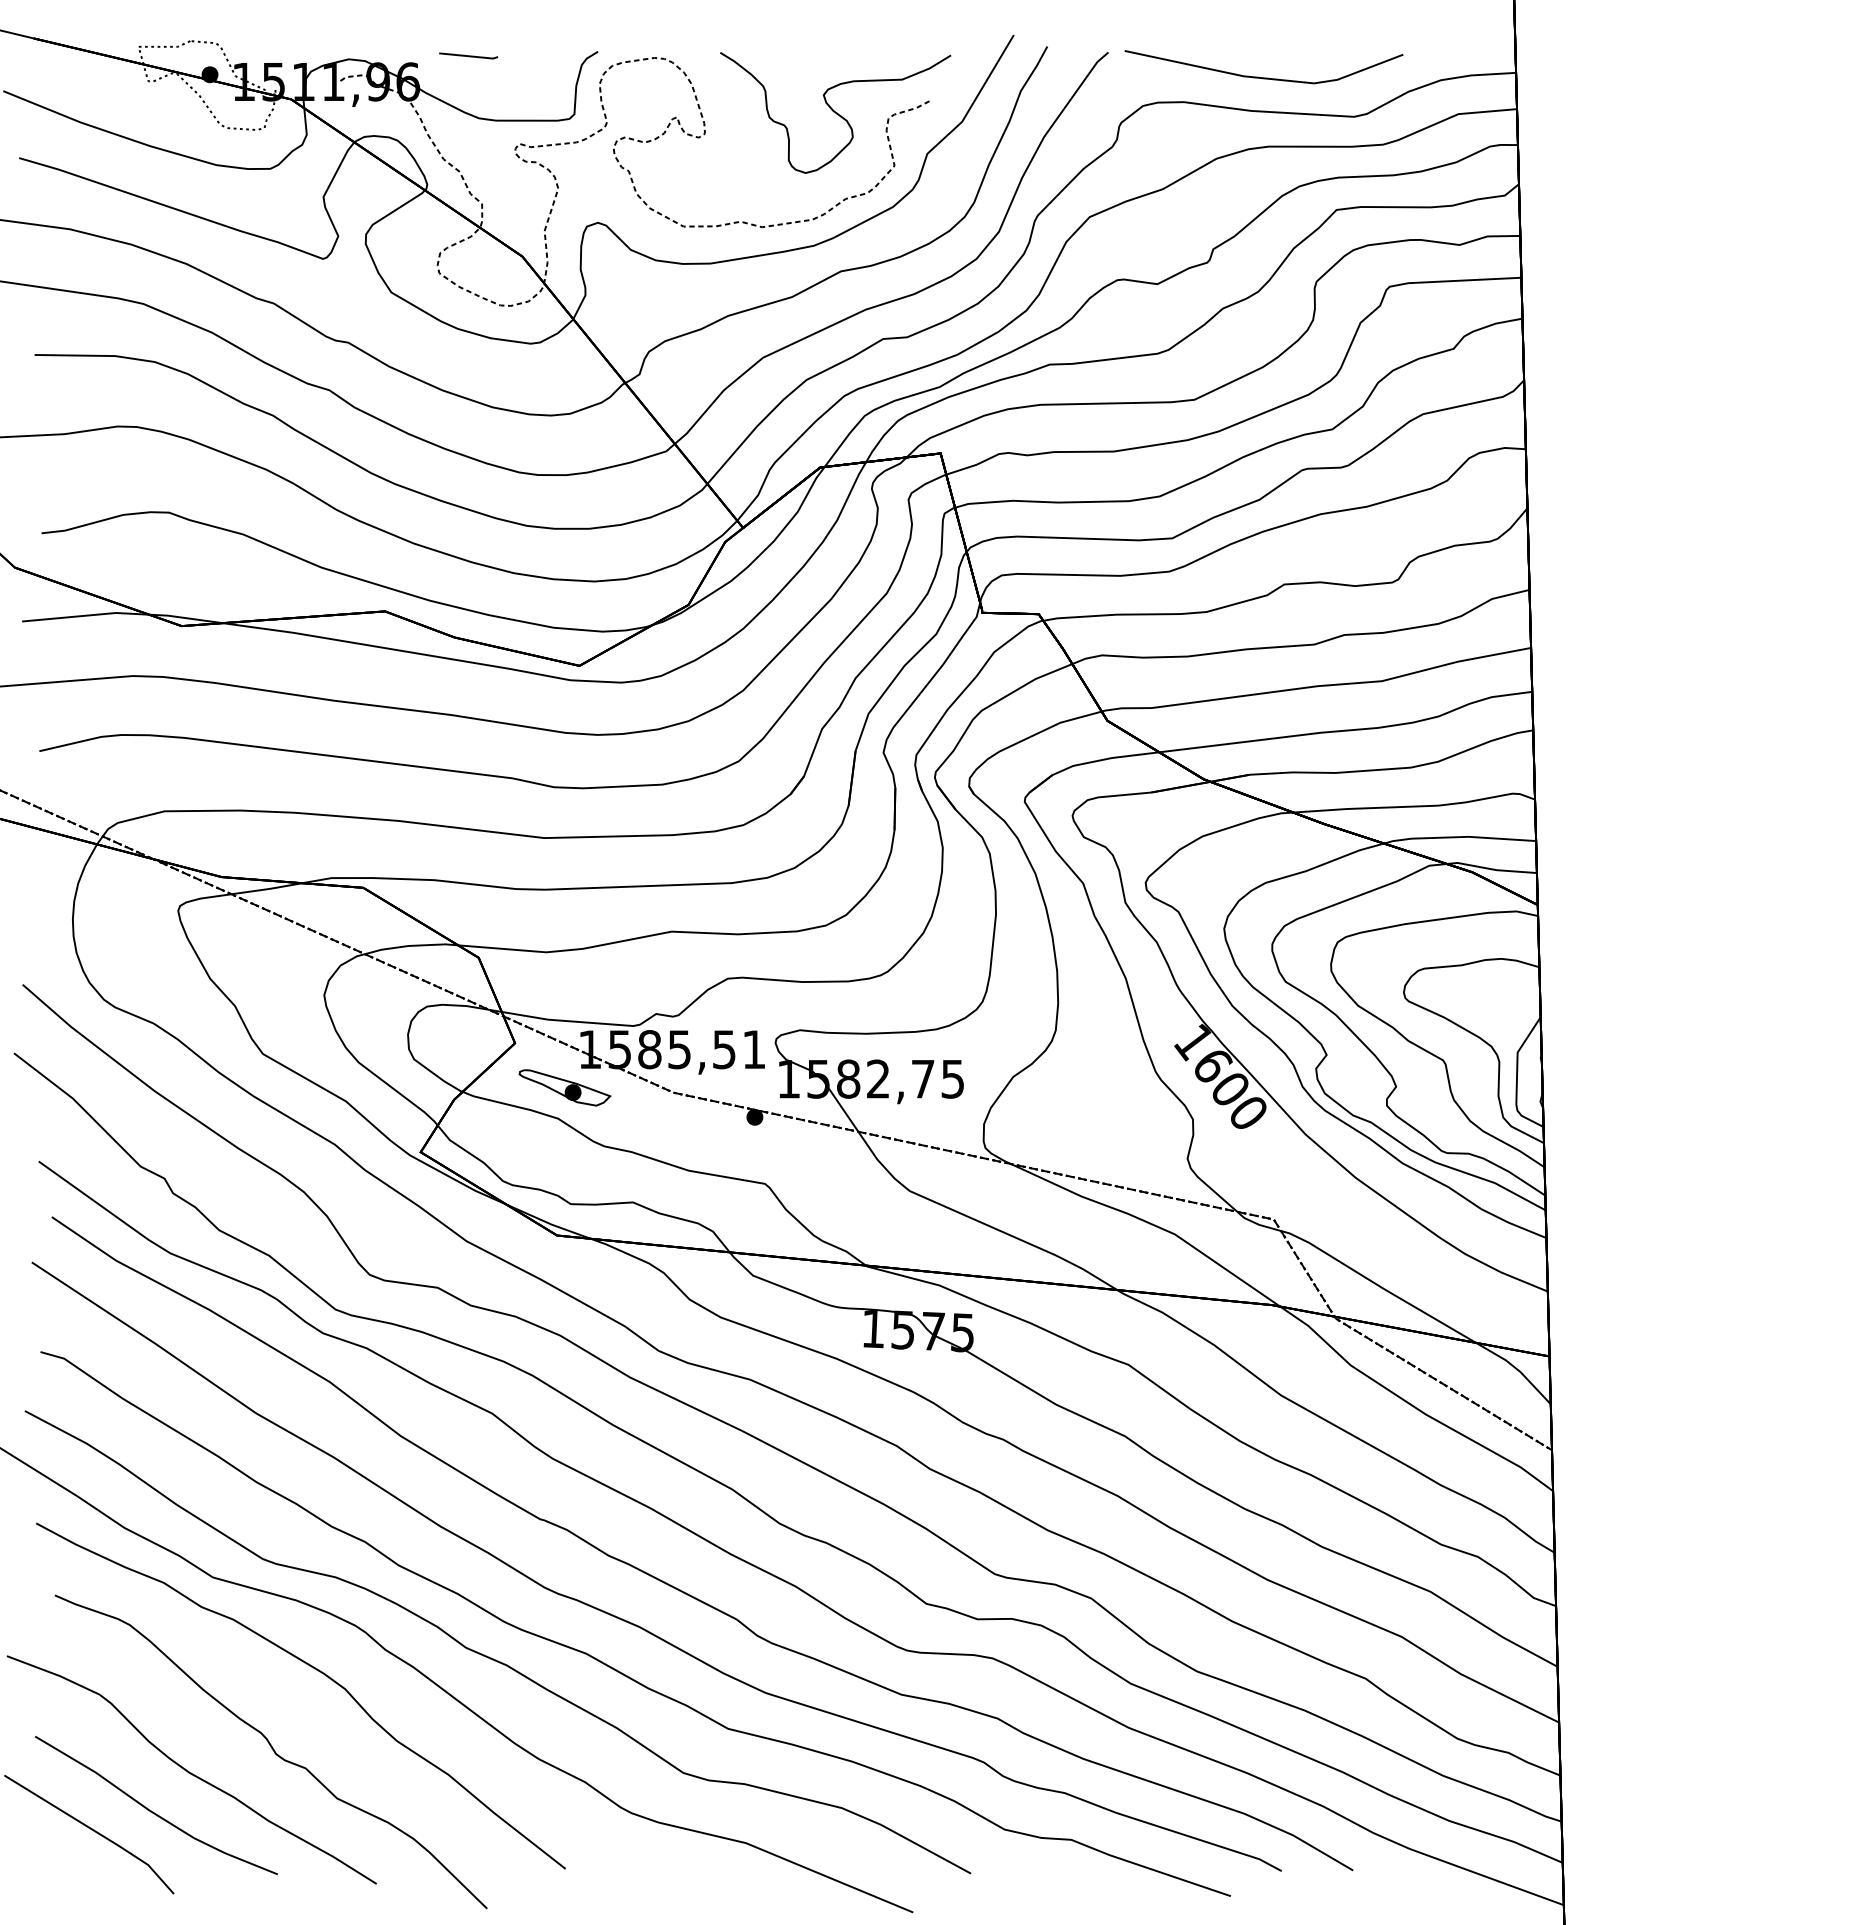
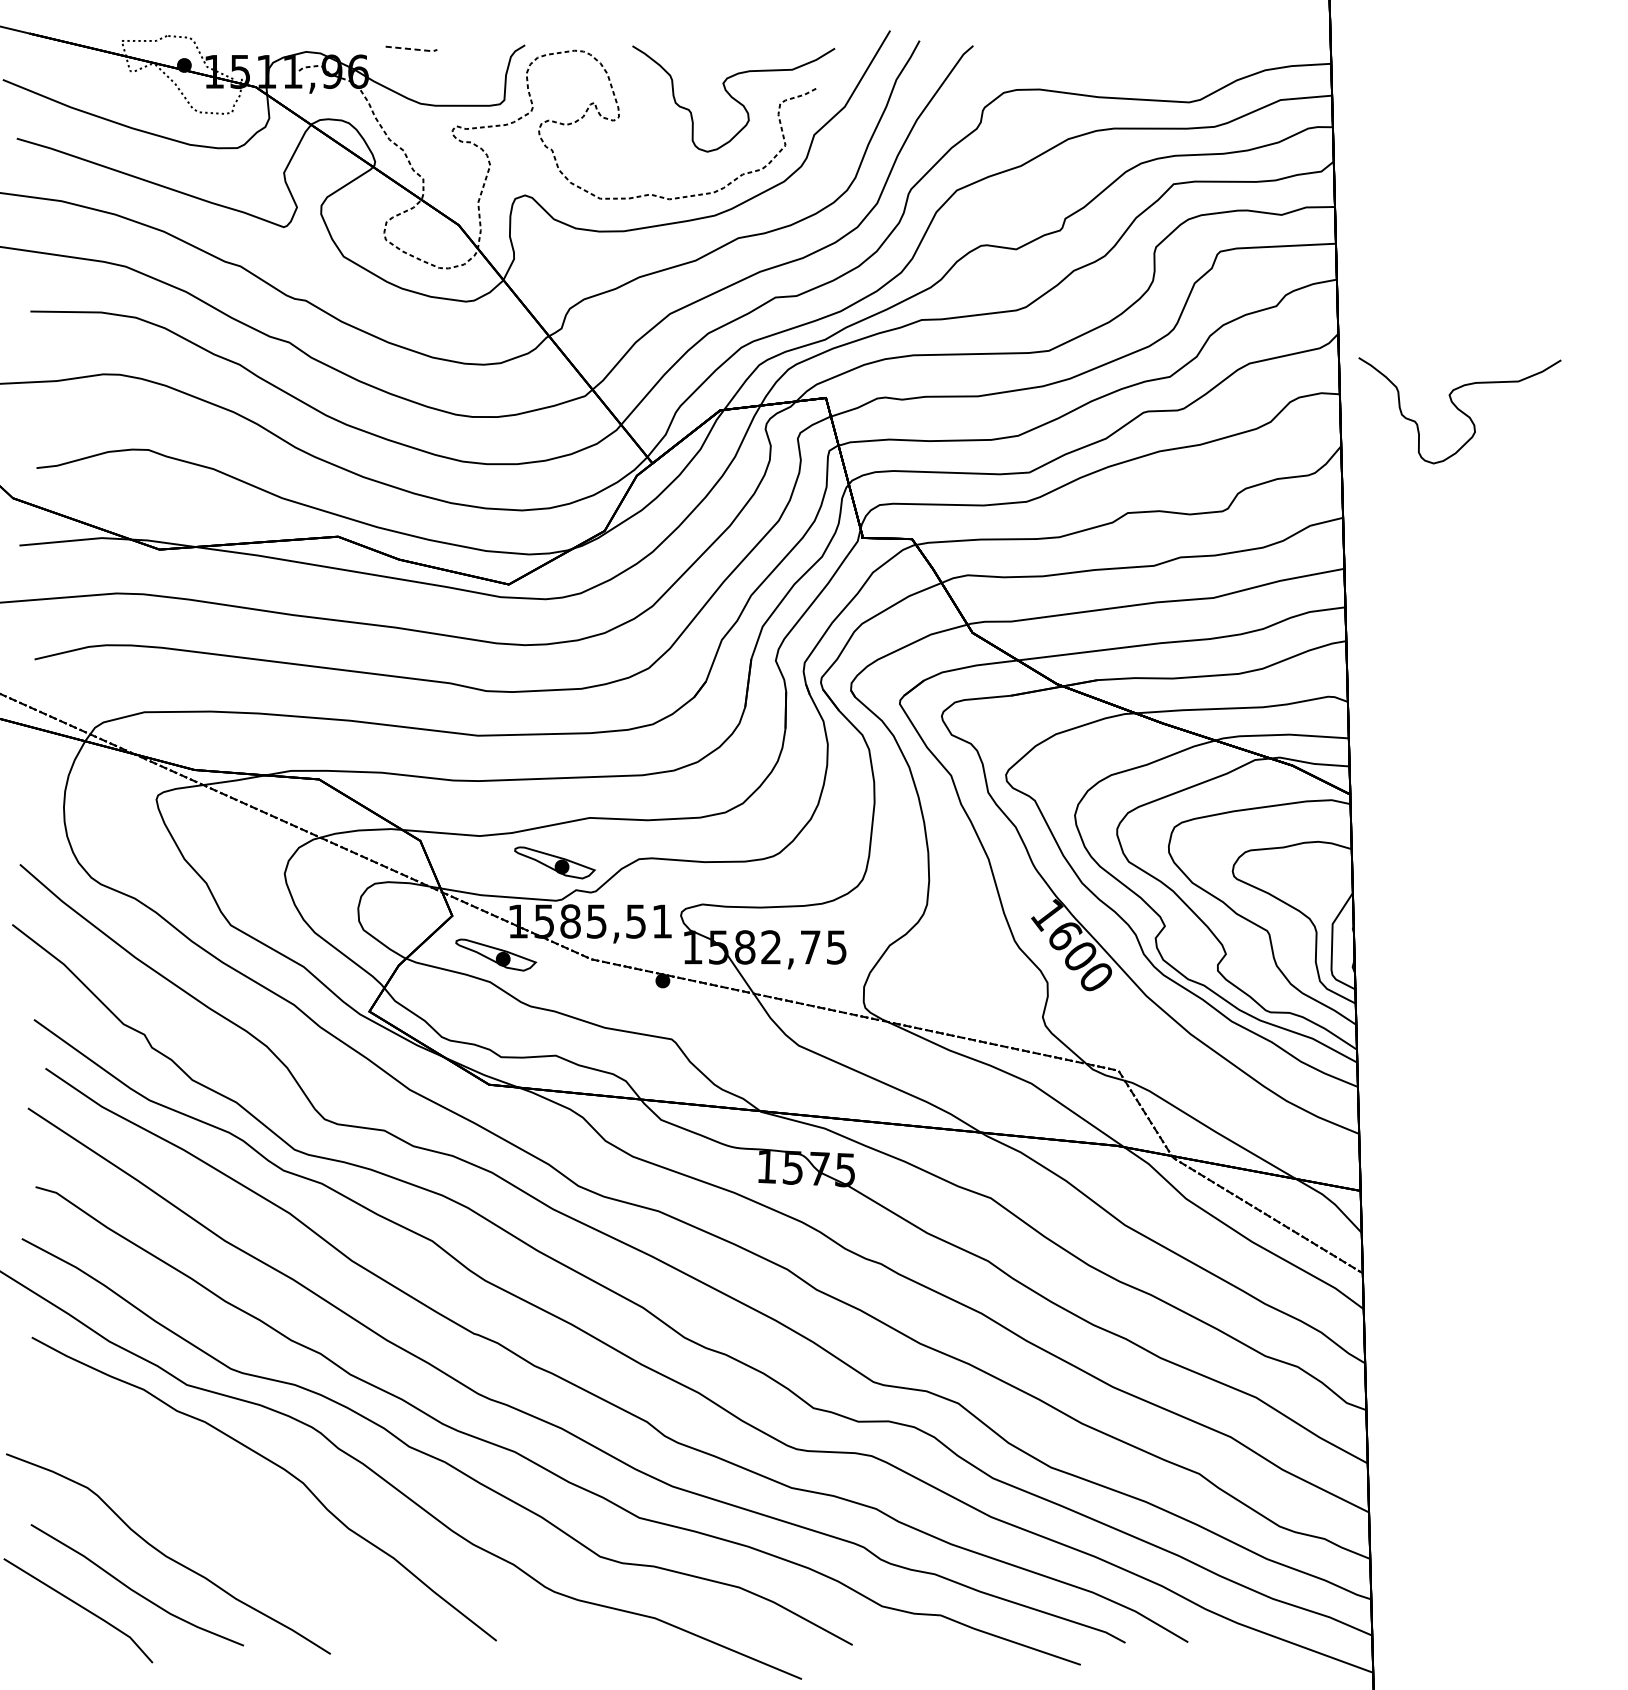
line: (469, 56) -> (412, 49), solid -> dashed
line: (1263, 77) -> (1109, 67), removed
curve: (1662, 467) -> (1459, 410), added
part: (631, 982) -> (554, 862), added
curve: (272, 1750) -> (239, 1536), removed

